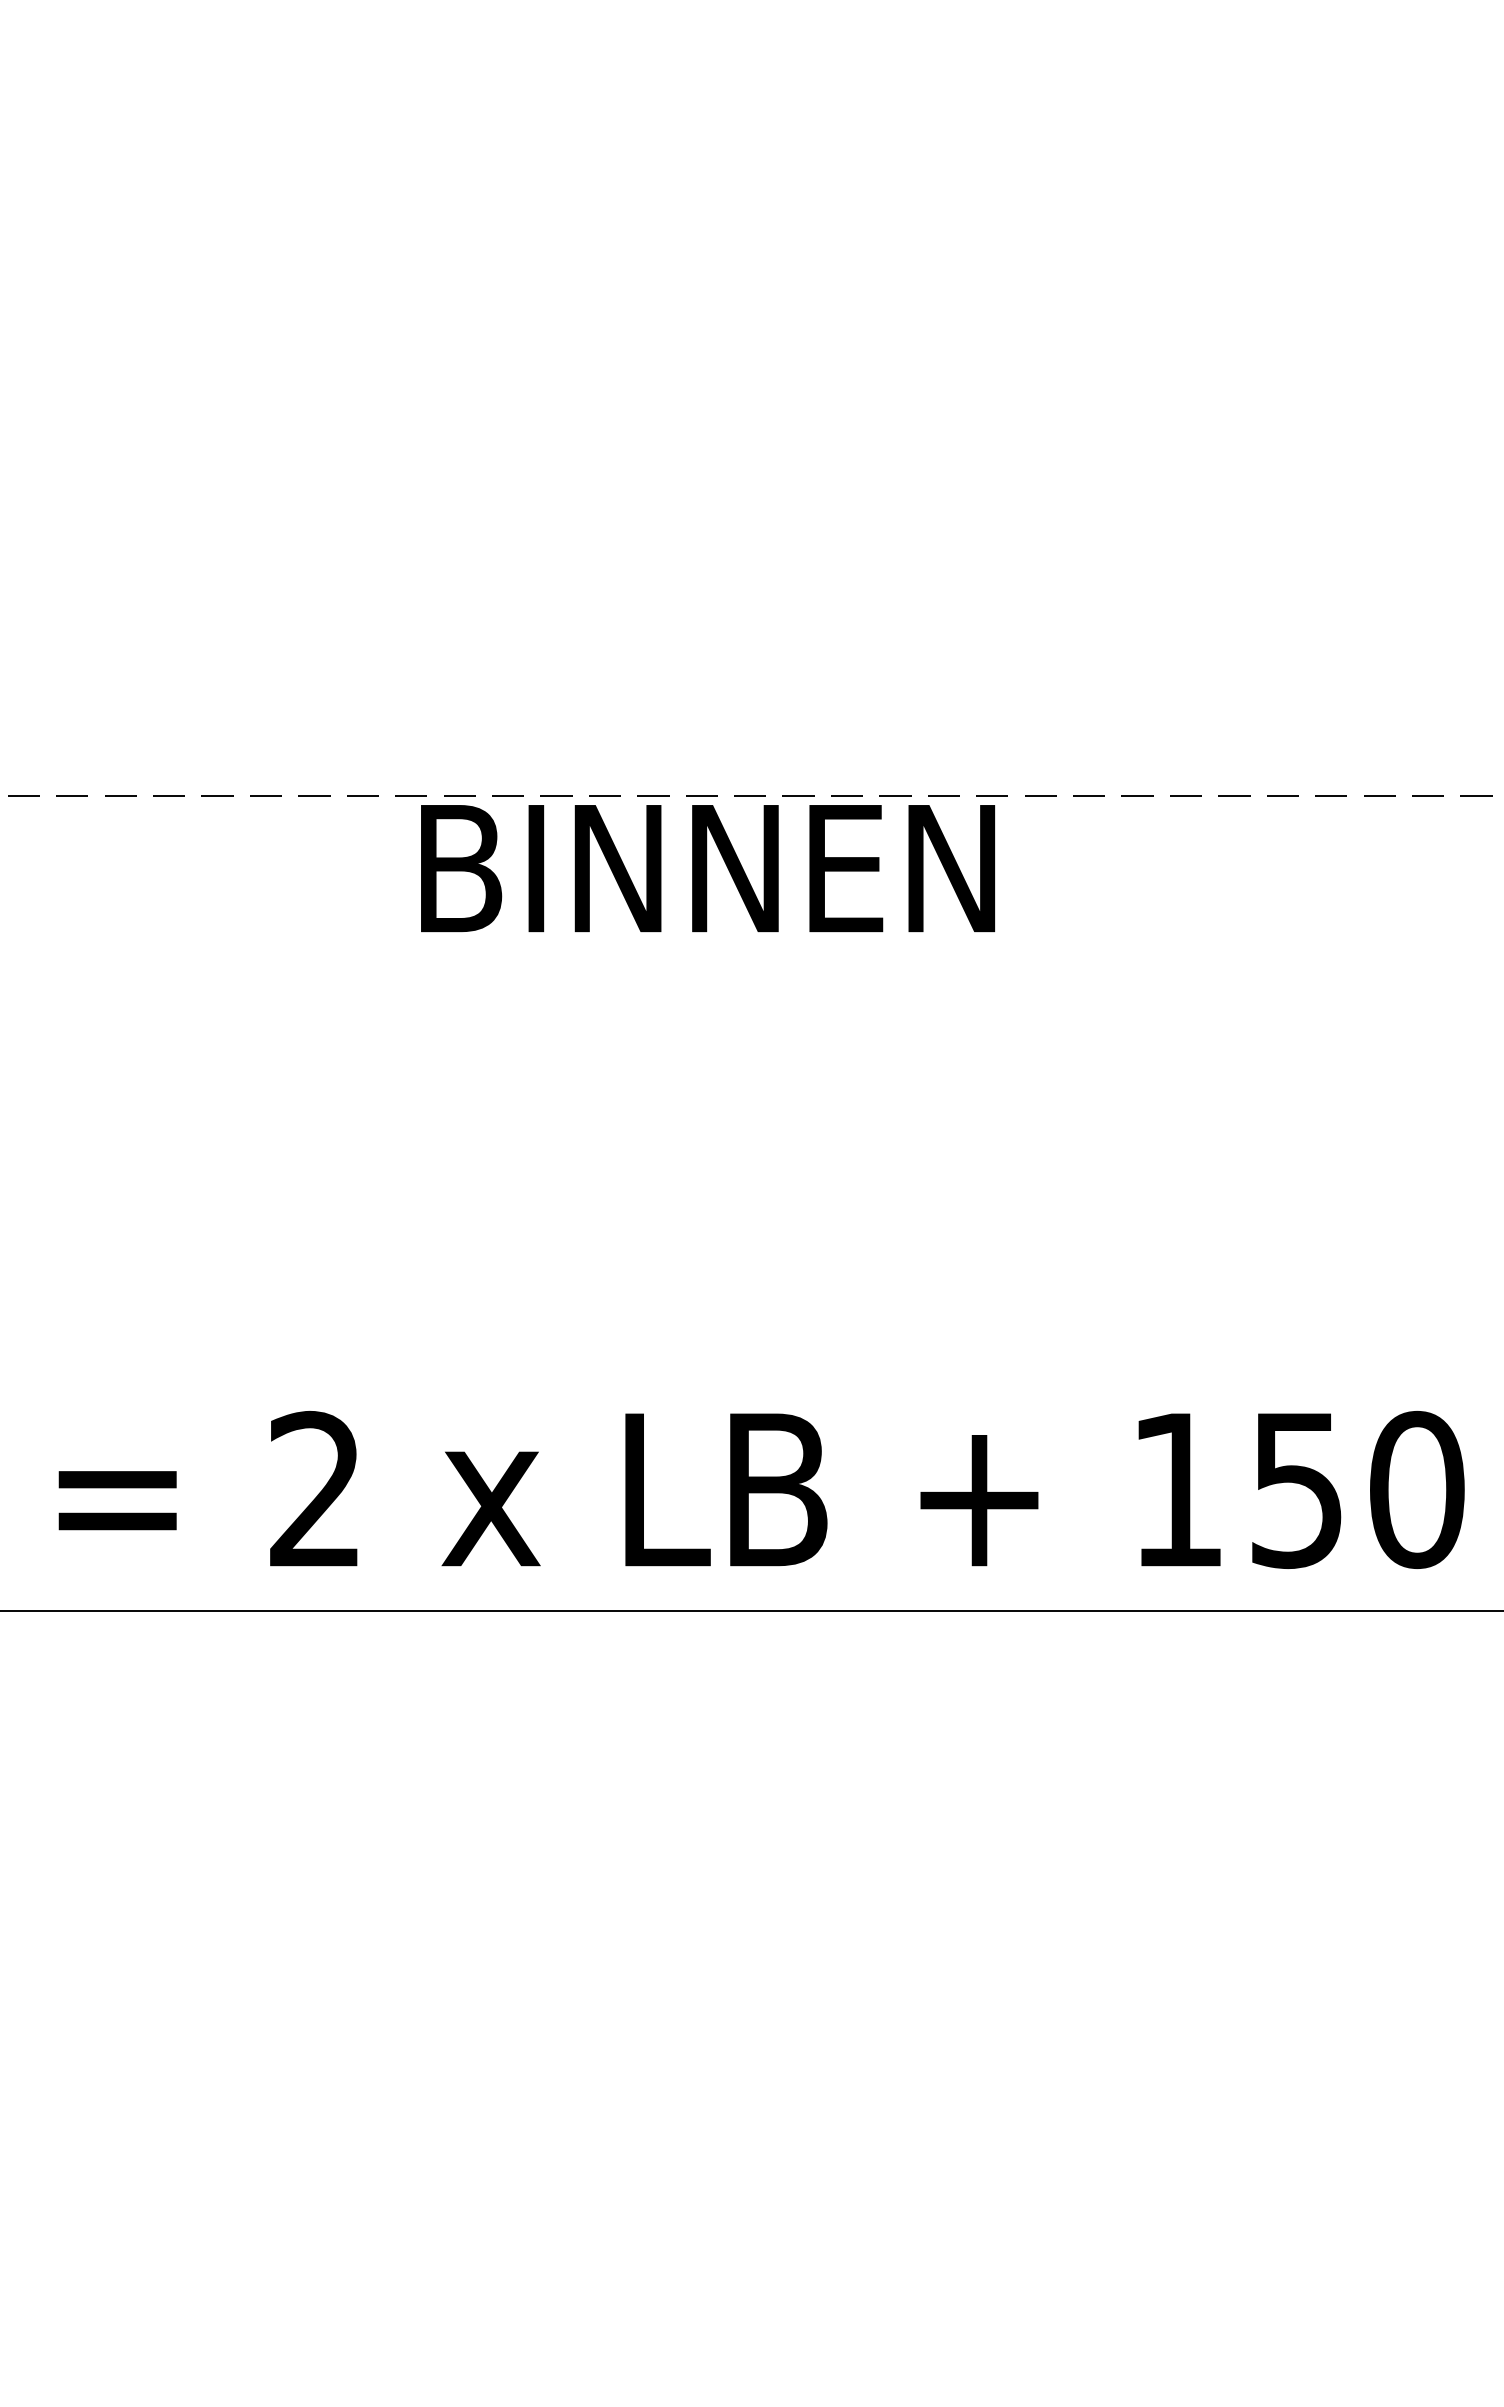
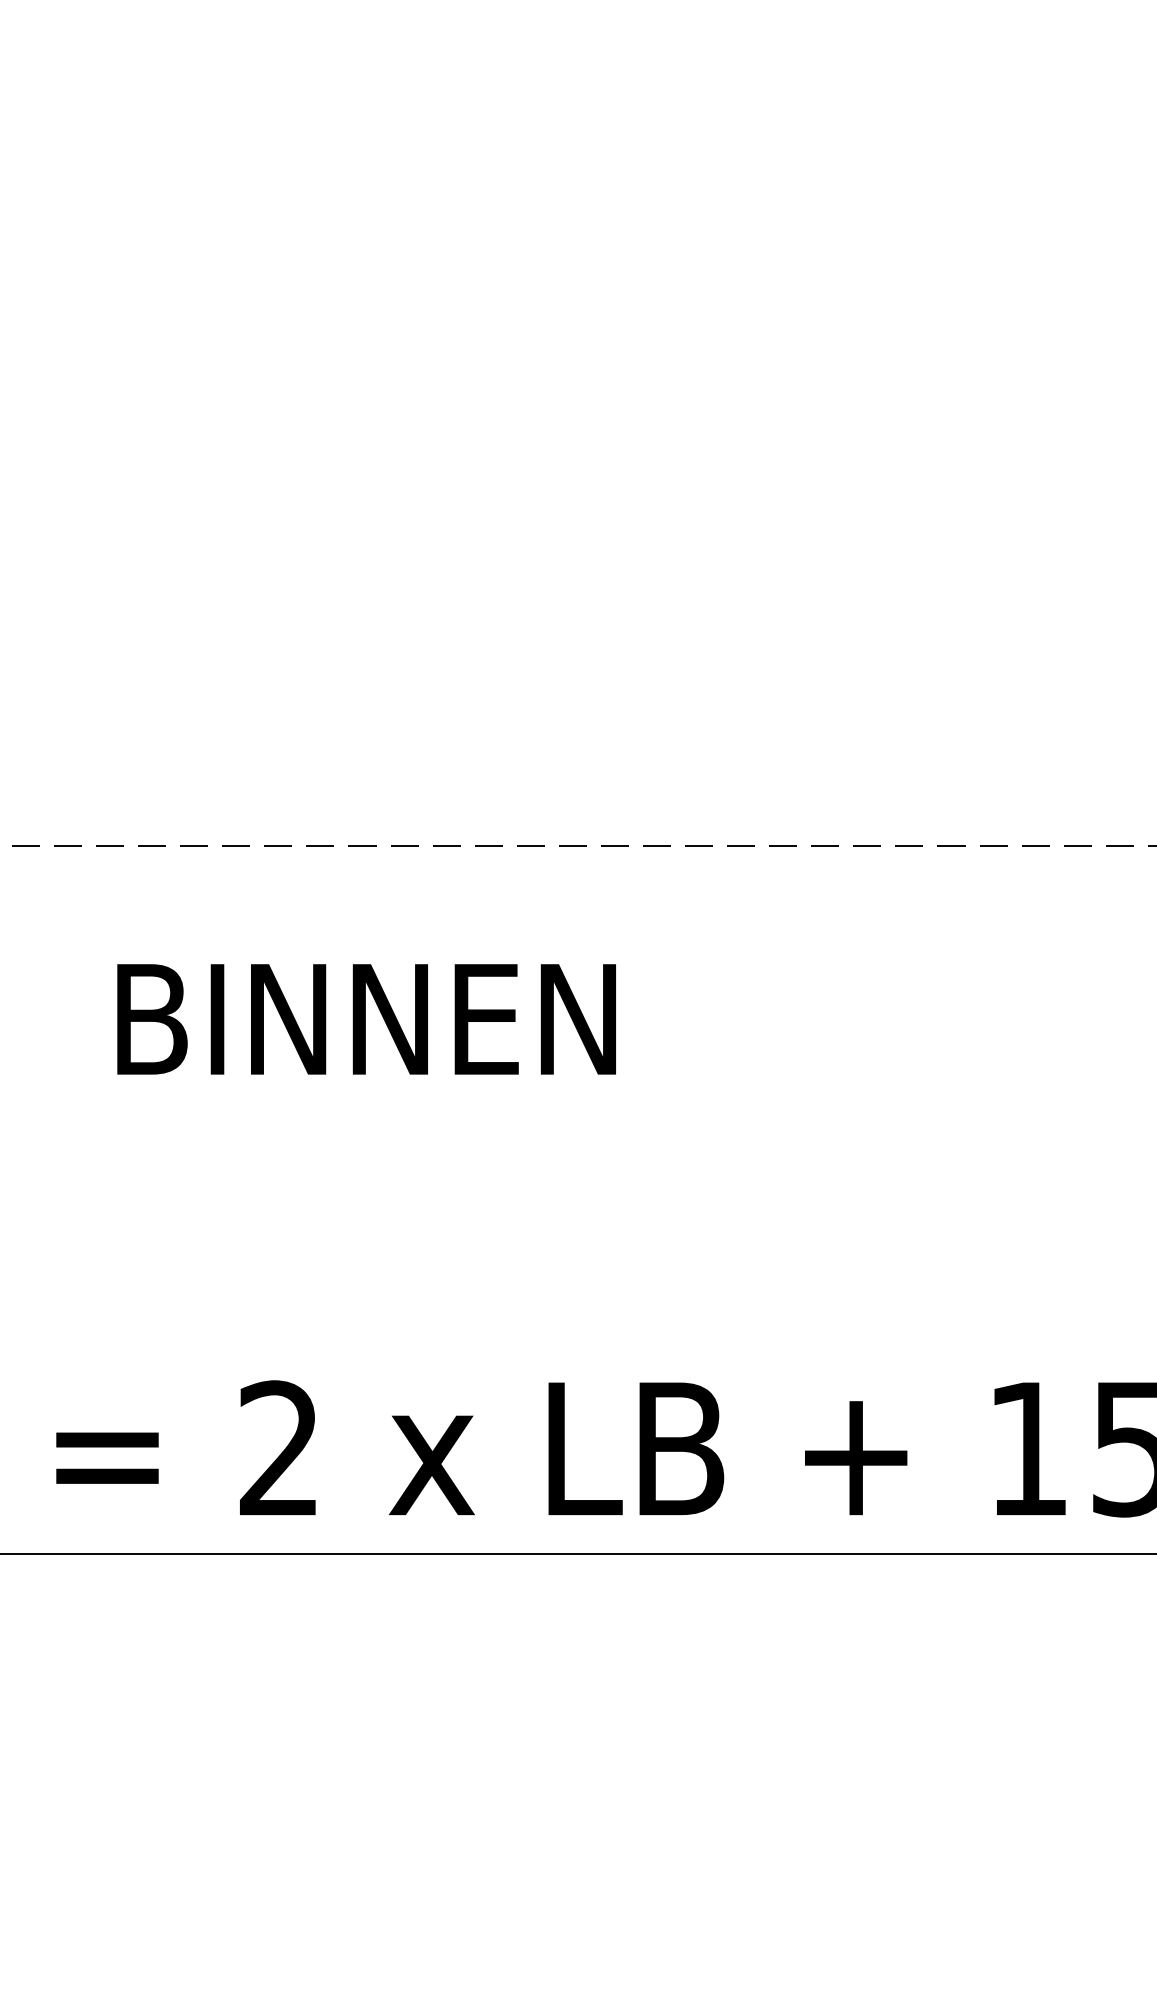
text: (707, 868) -> (366, 1019), moved

